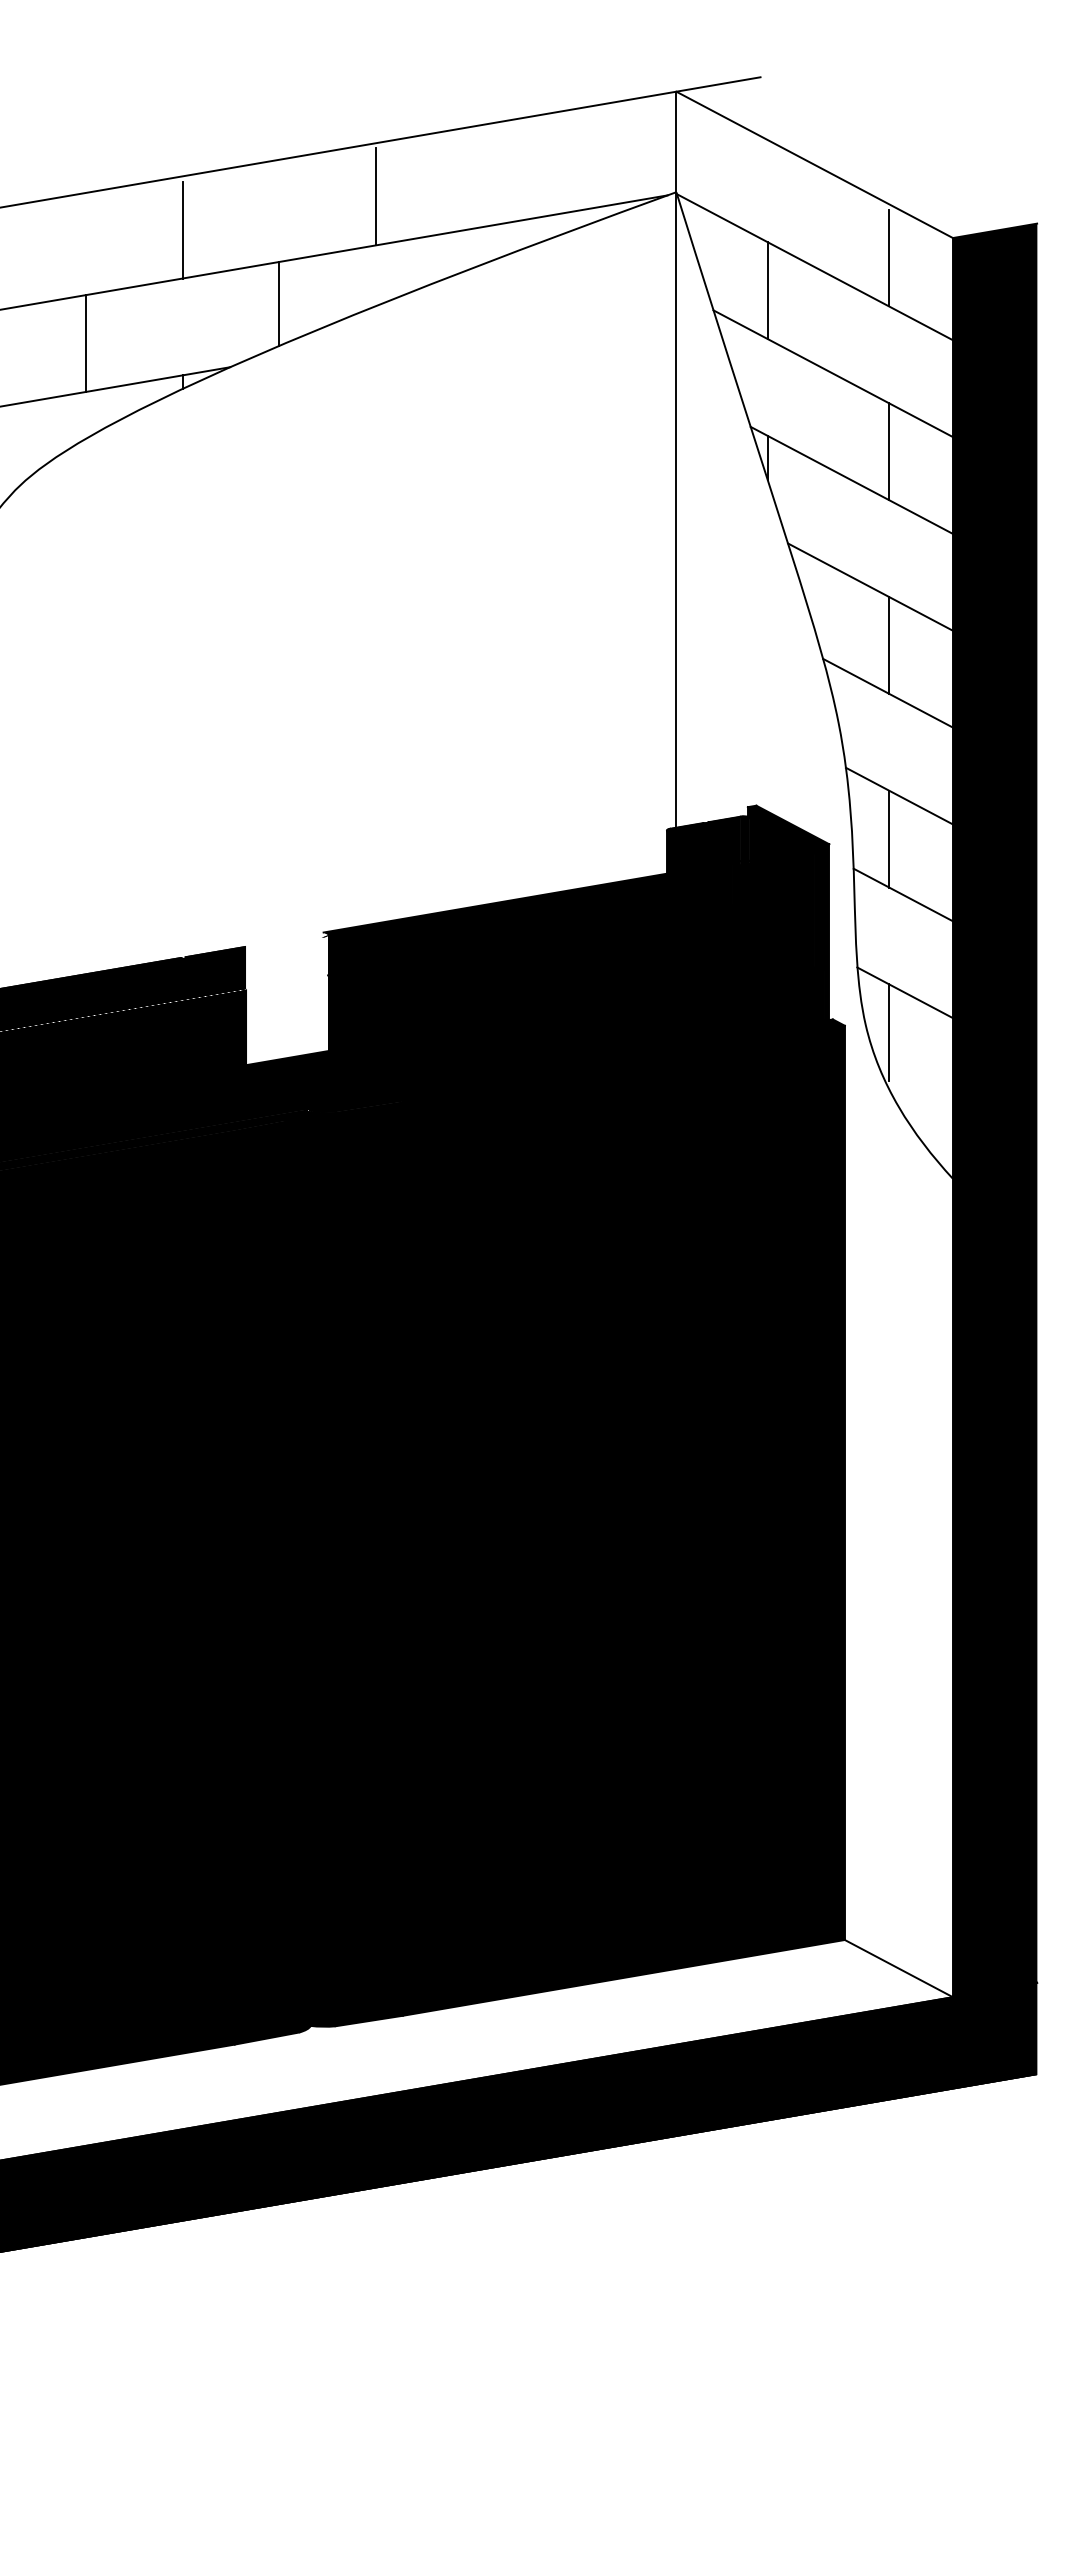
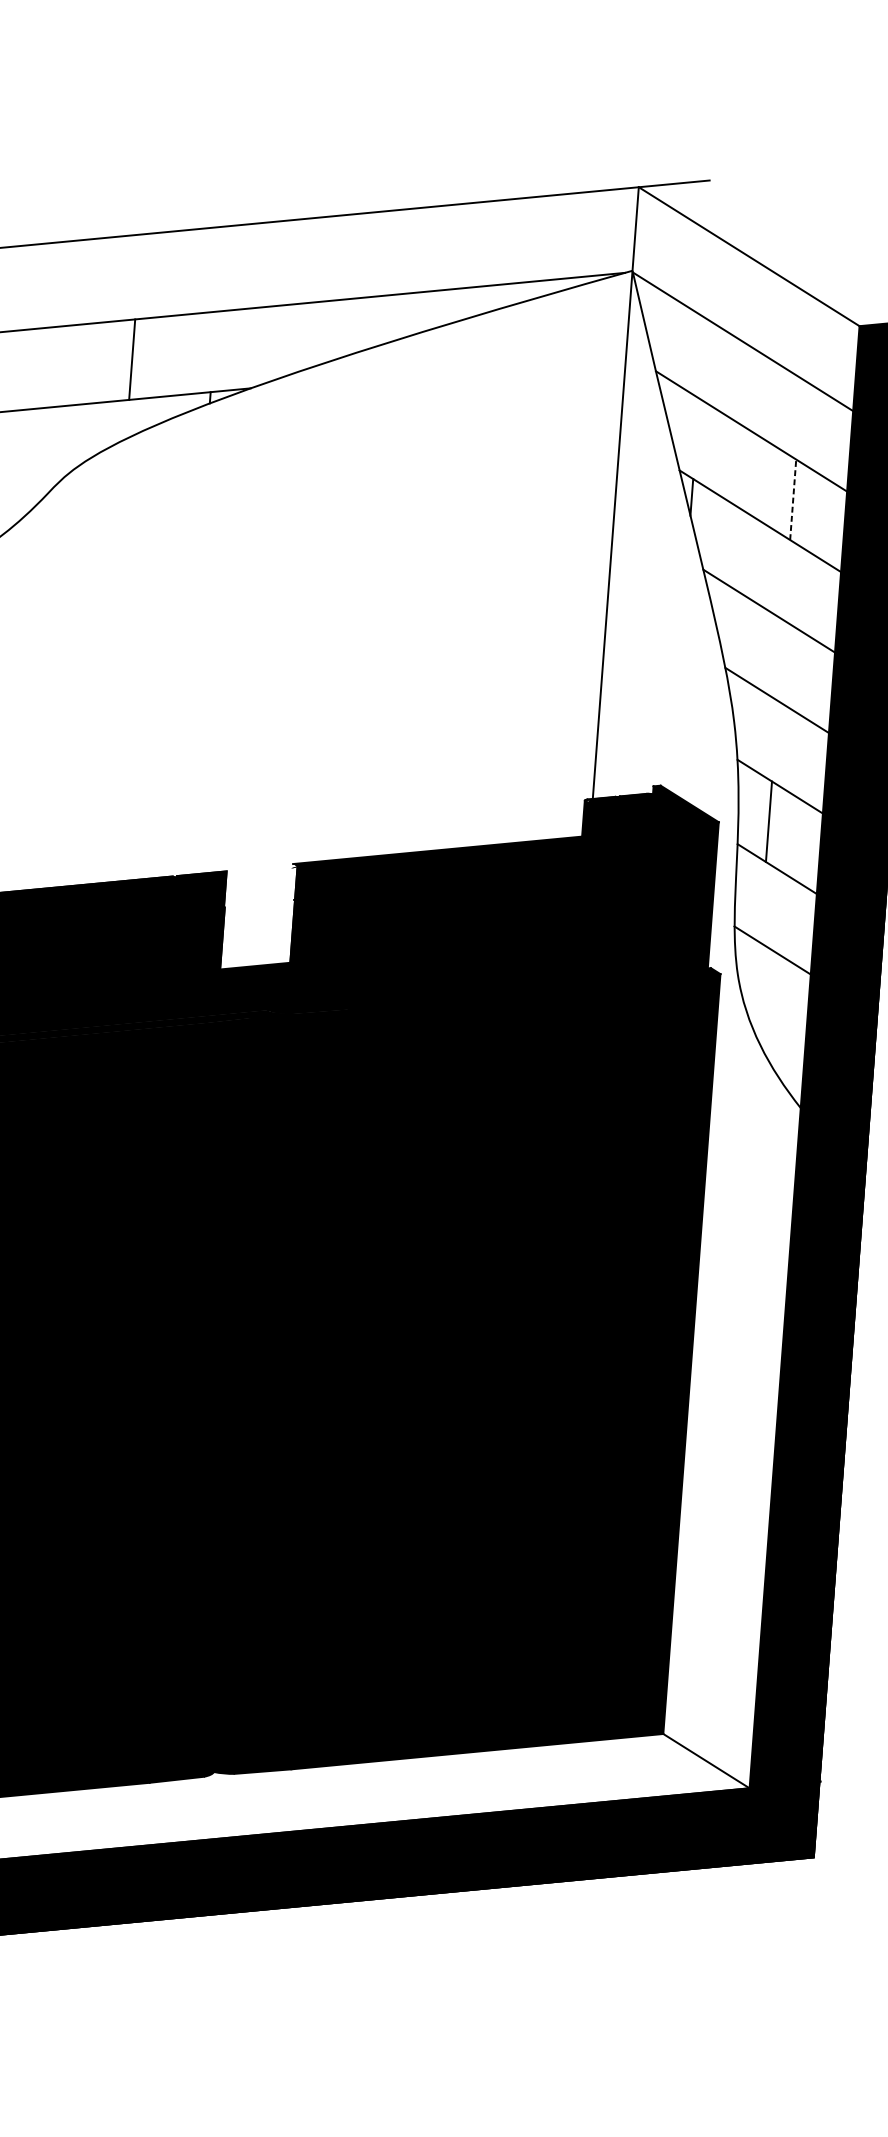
line: (376, 196) -> (383, 255), removed
line: (182, 229) -> (219, 270), removed
line: (889, 257) -> (805, 338), removed
line: (767, 290) -> (702, 358), removed
line: (279, 303) -> (295, 338), removed
line: (889, 451) -> (793, 499), solid -> dashed
line: (889, 645) -> (781, 660), removed
line: (889, 1032) -> (757, 982), removed

